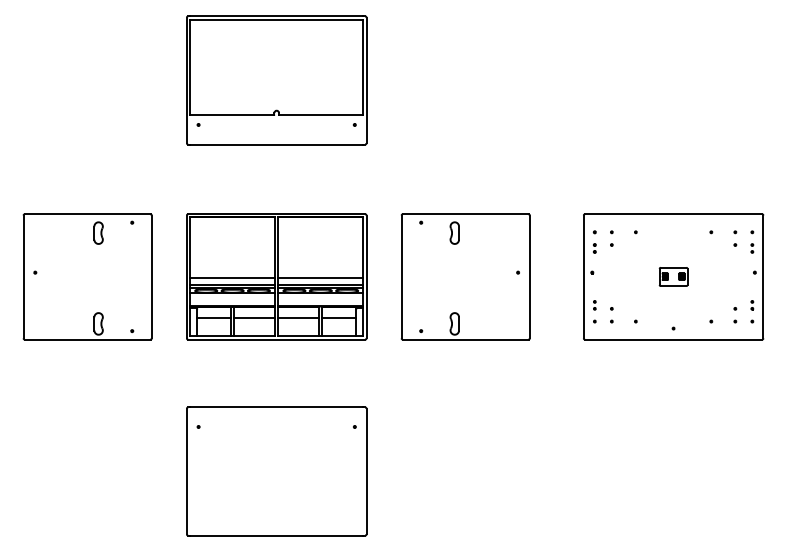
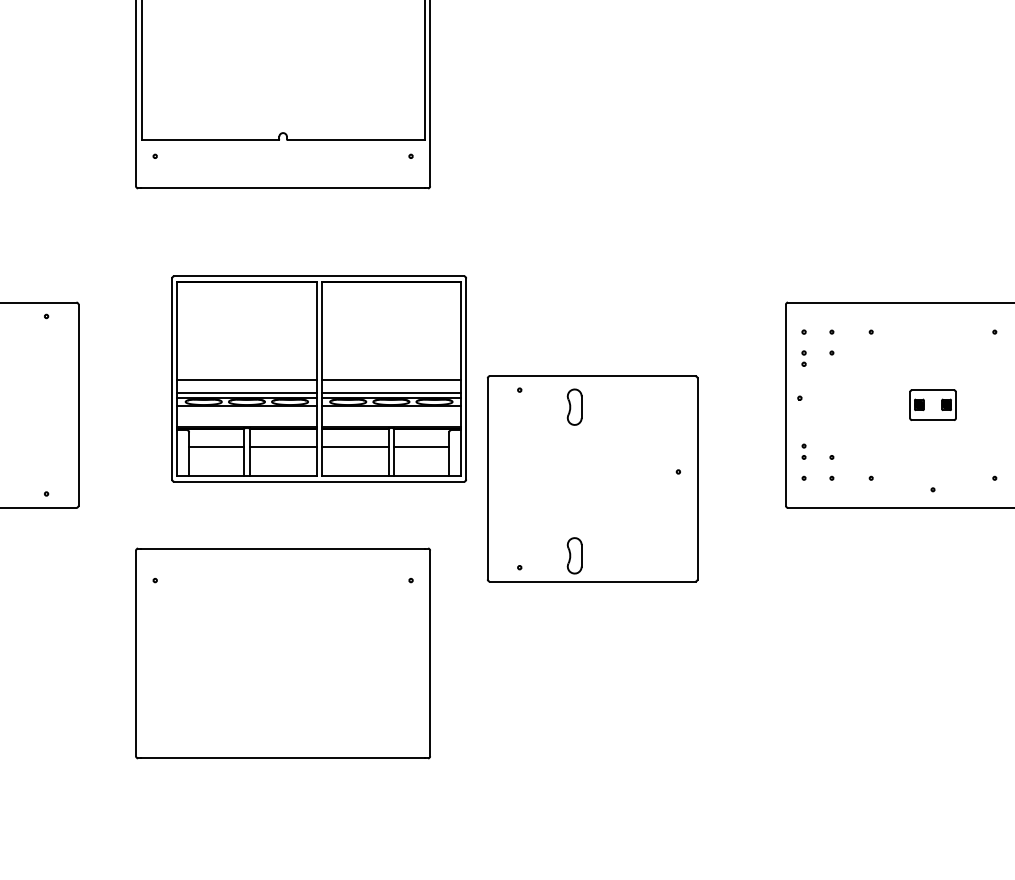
part: (276, 276) -> (318, 378), moved
part: (465, 276) -> (592, 478), moved
part: (276, 471) -> (282, 653), moved

